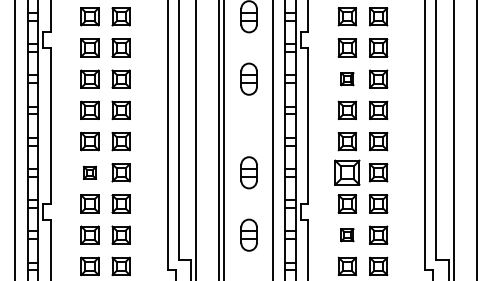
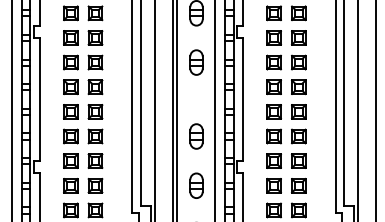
part: (347, 78) -> (274, 62), size x1.43
part: (89, 172) -> (70, 136), size x1.43
part: (347, 172) -> (274, 136), size x0.71
part: (347, 234) -> (274, 185), size x1.43

